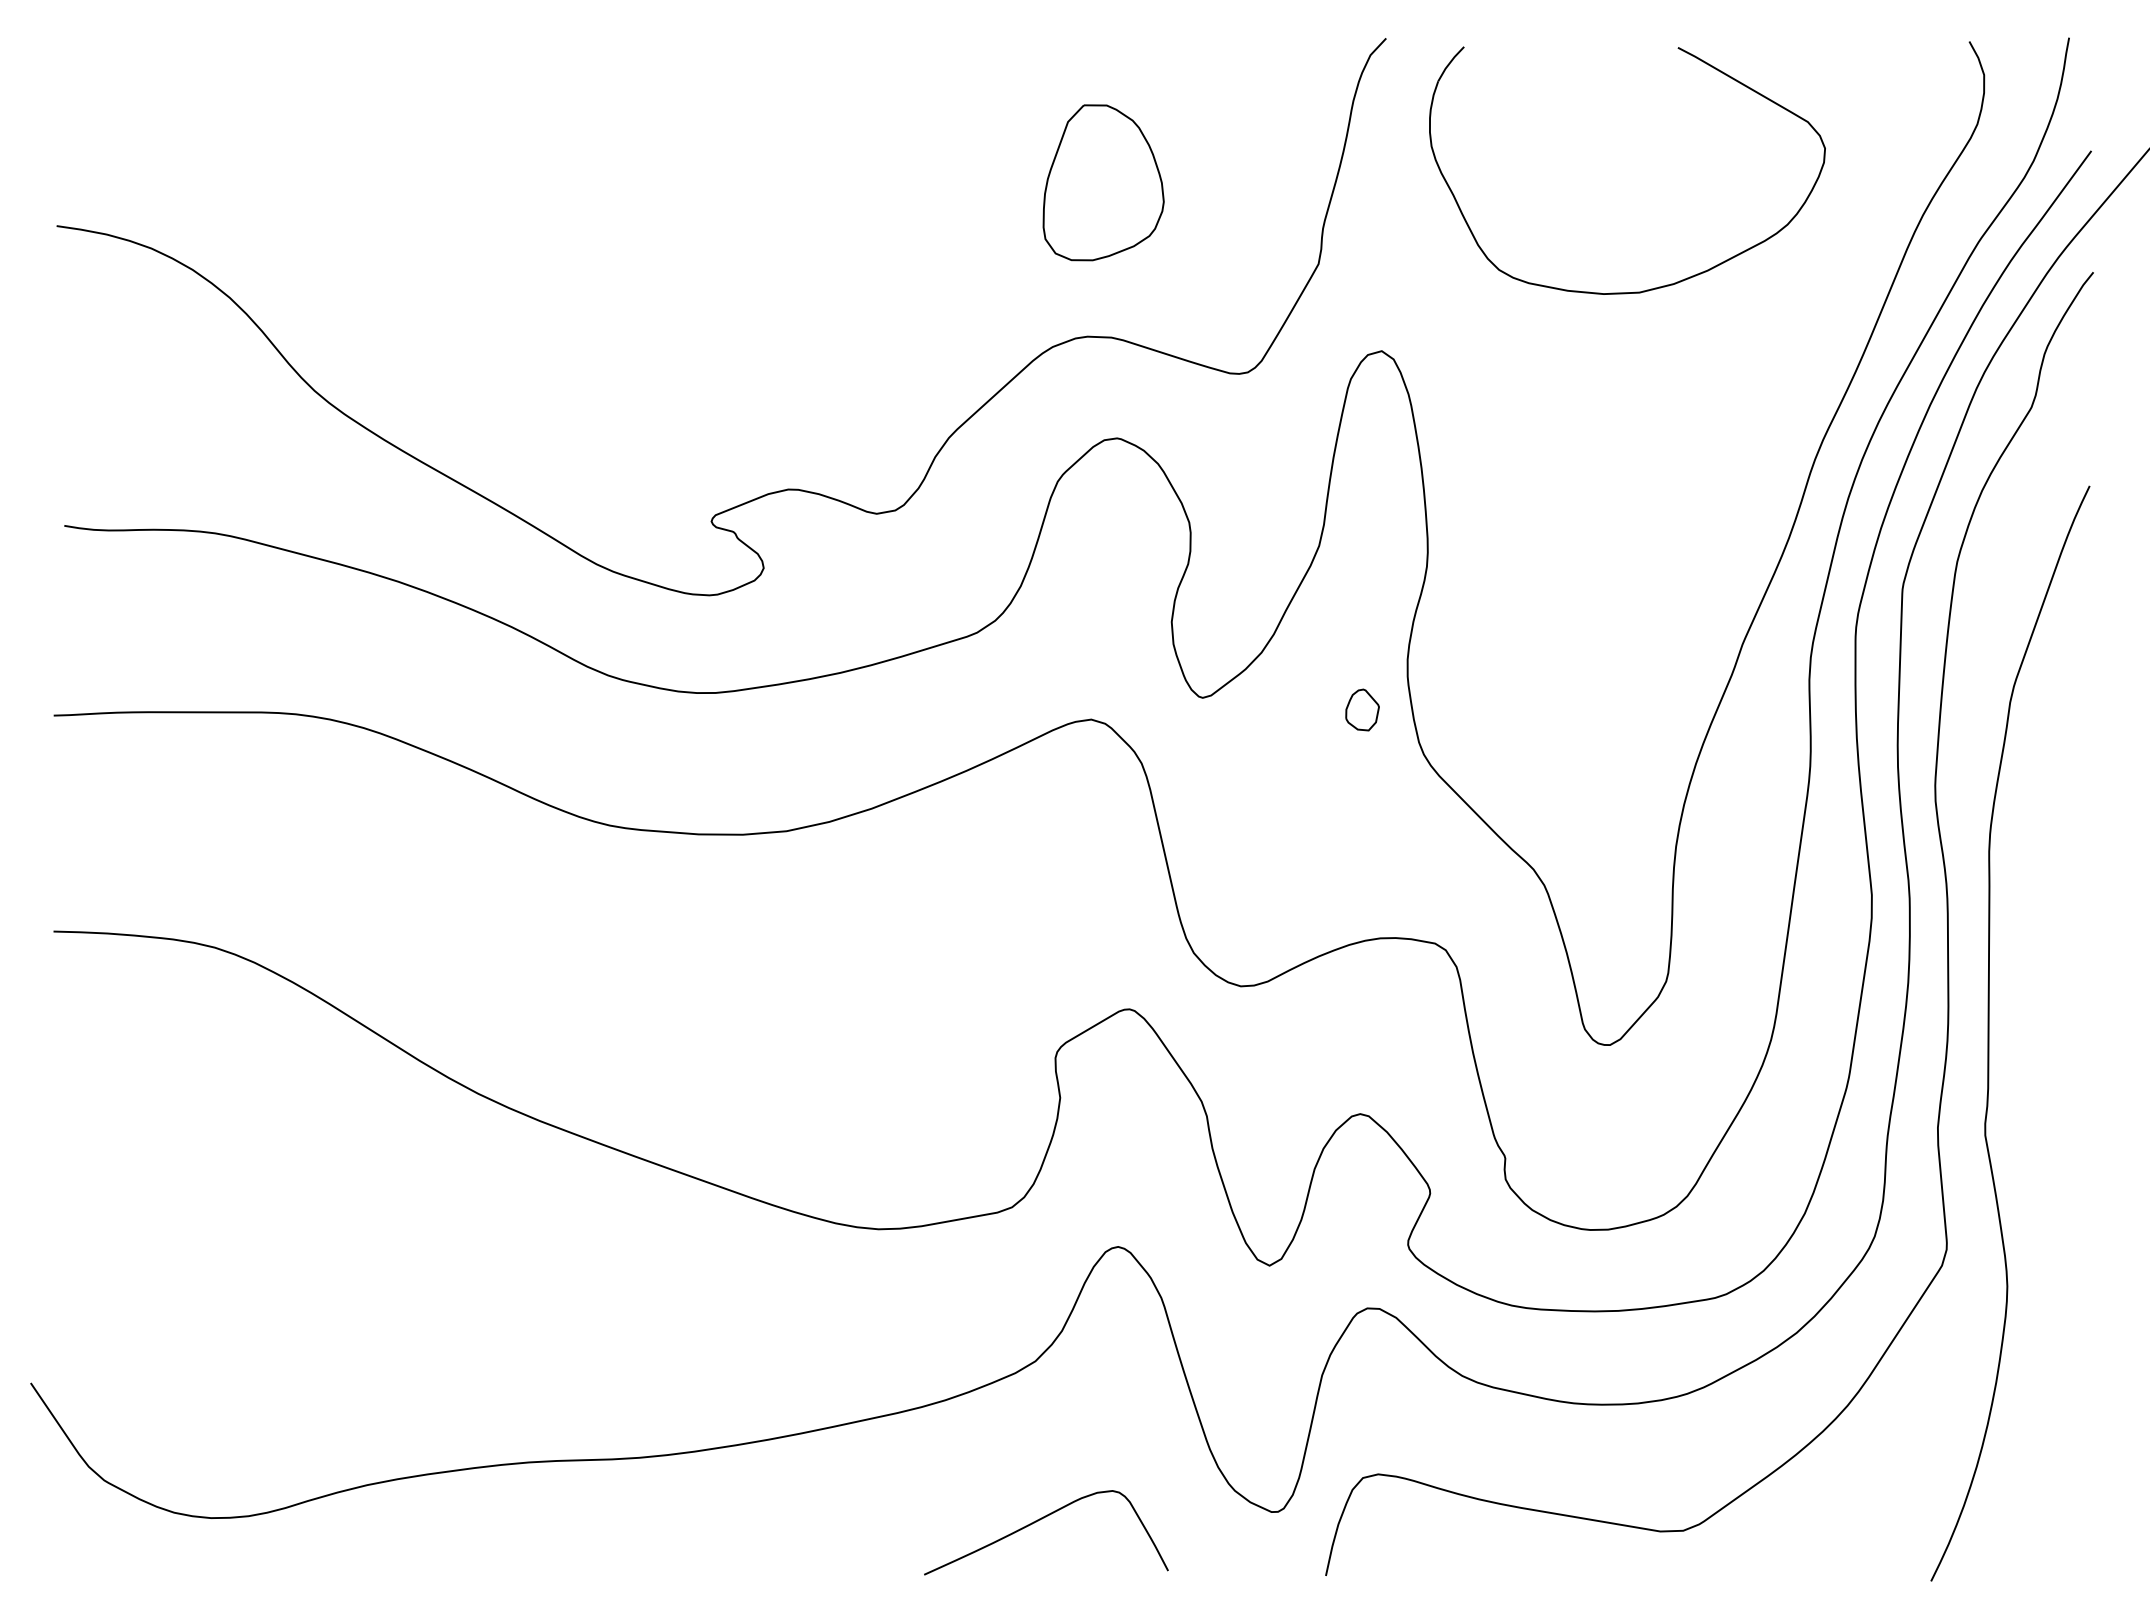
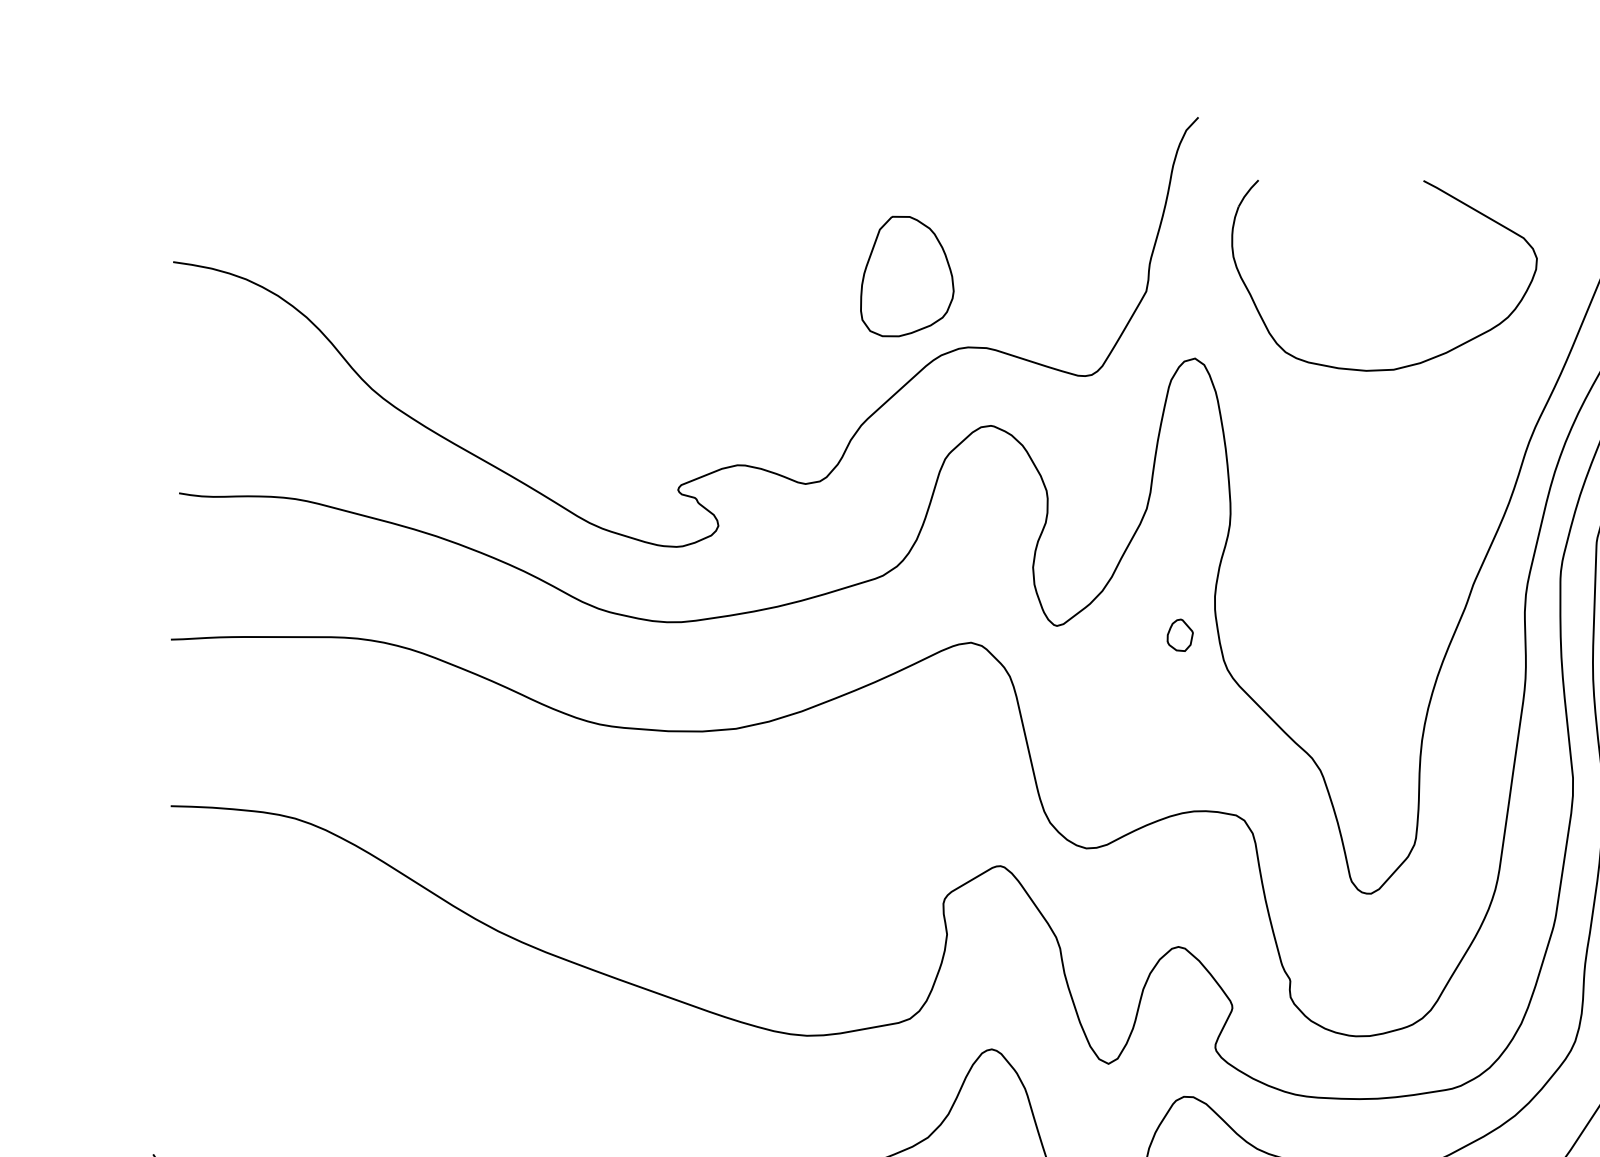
part: (1103, 182) -> (907, 276), moved
part: (1655, 287) -> (1406, 365), moved

